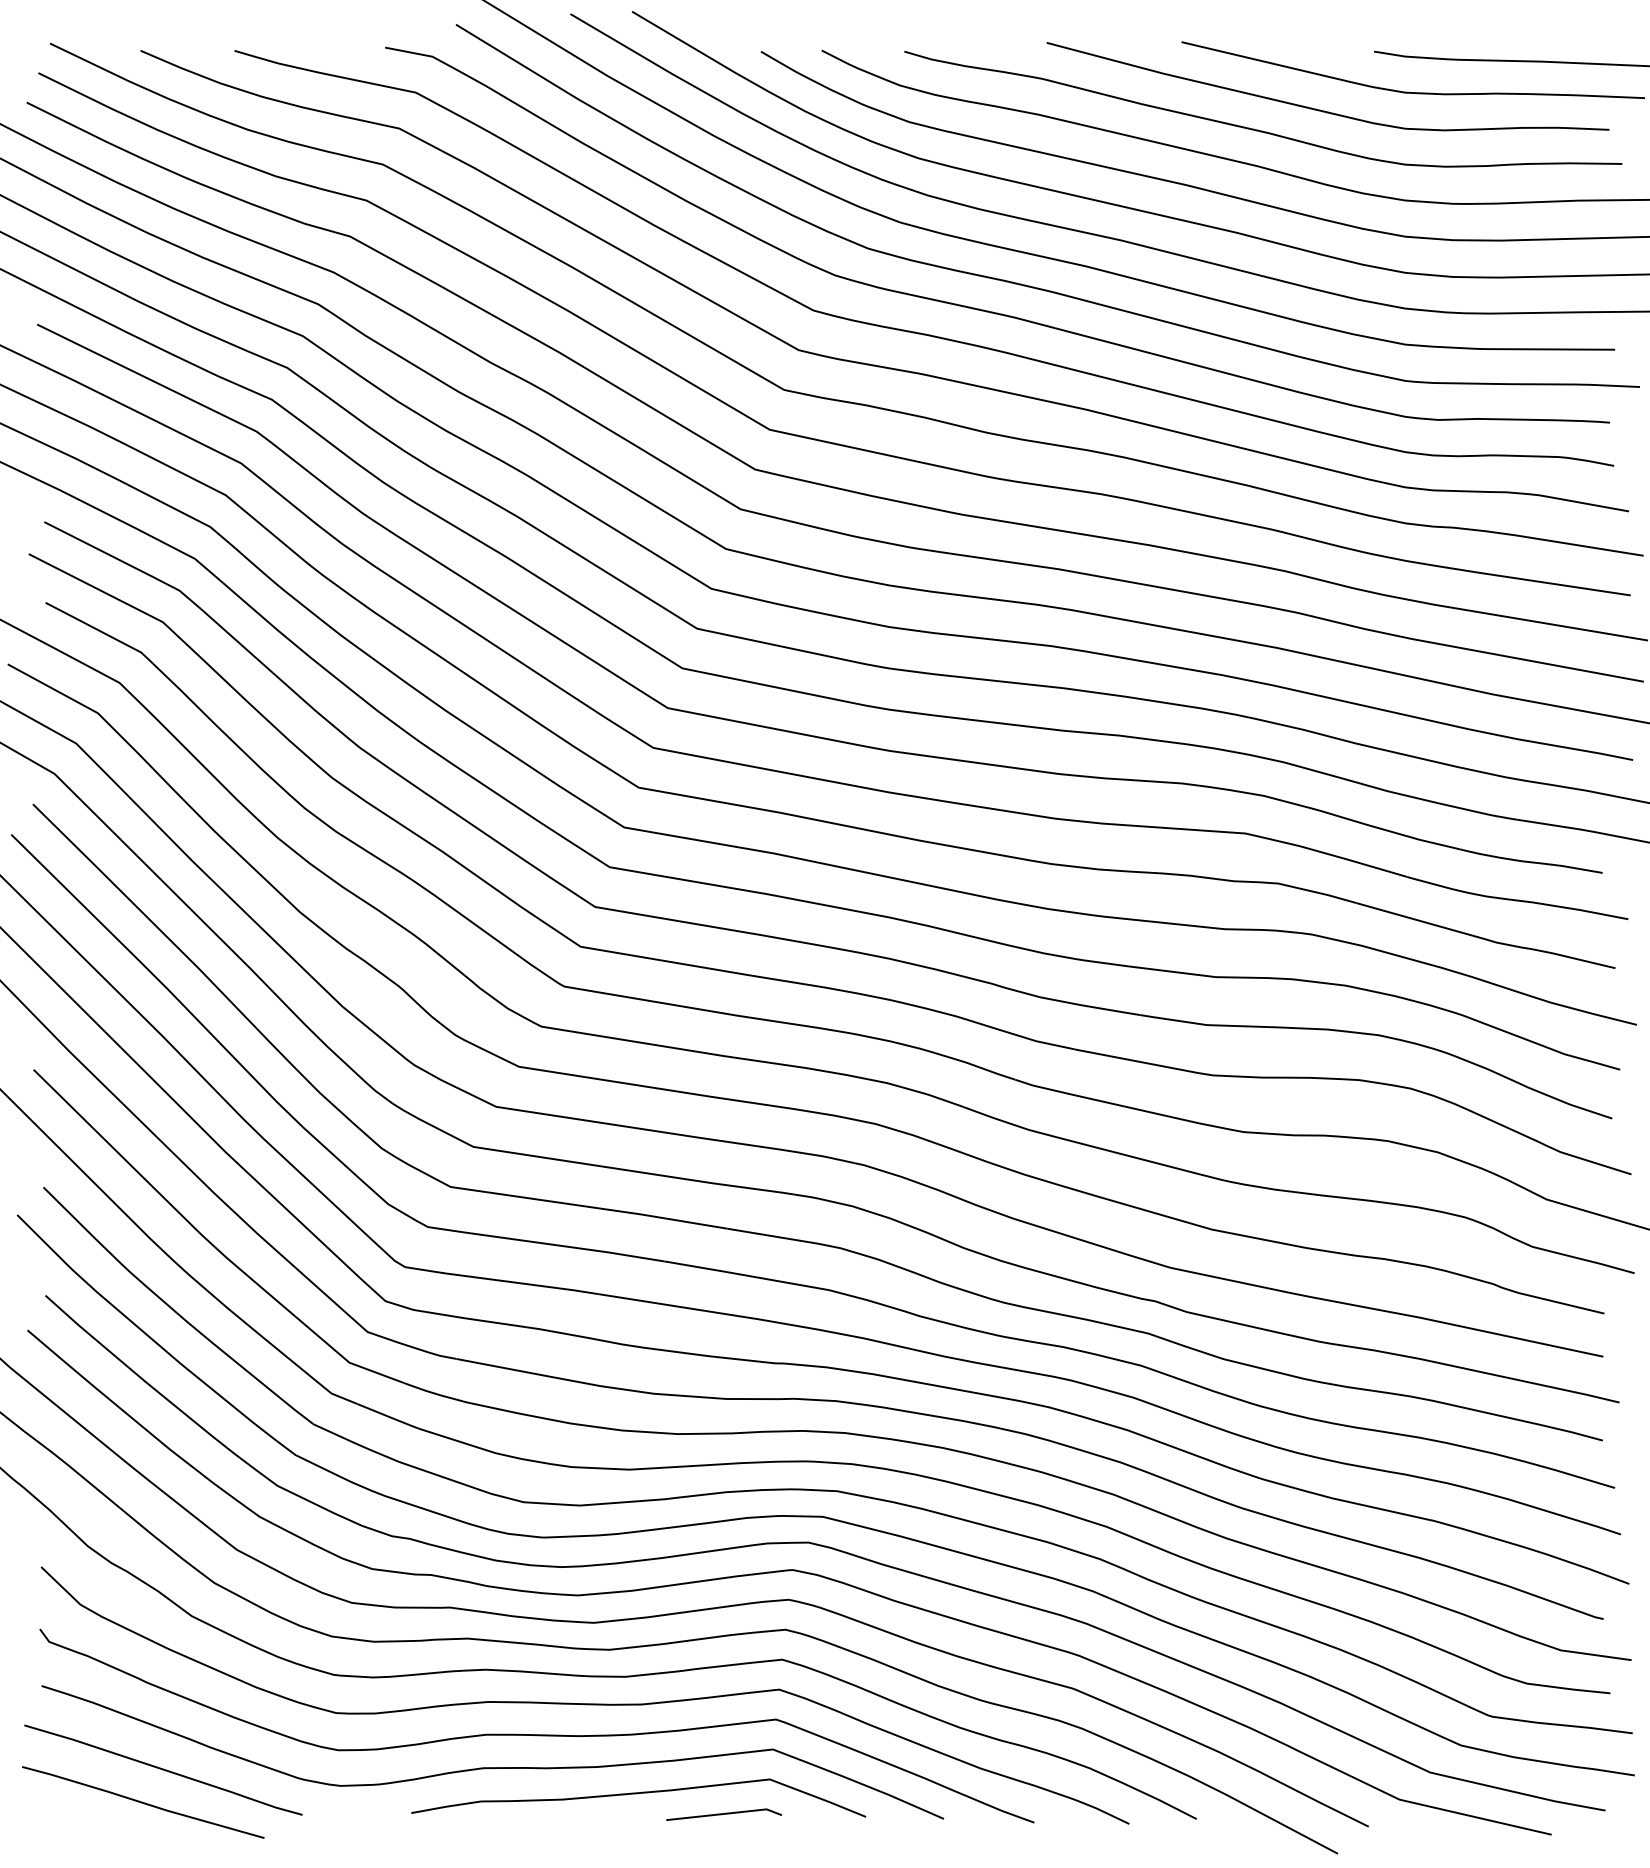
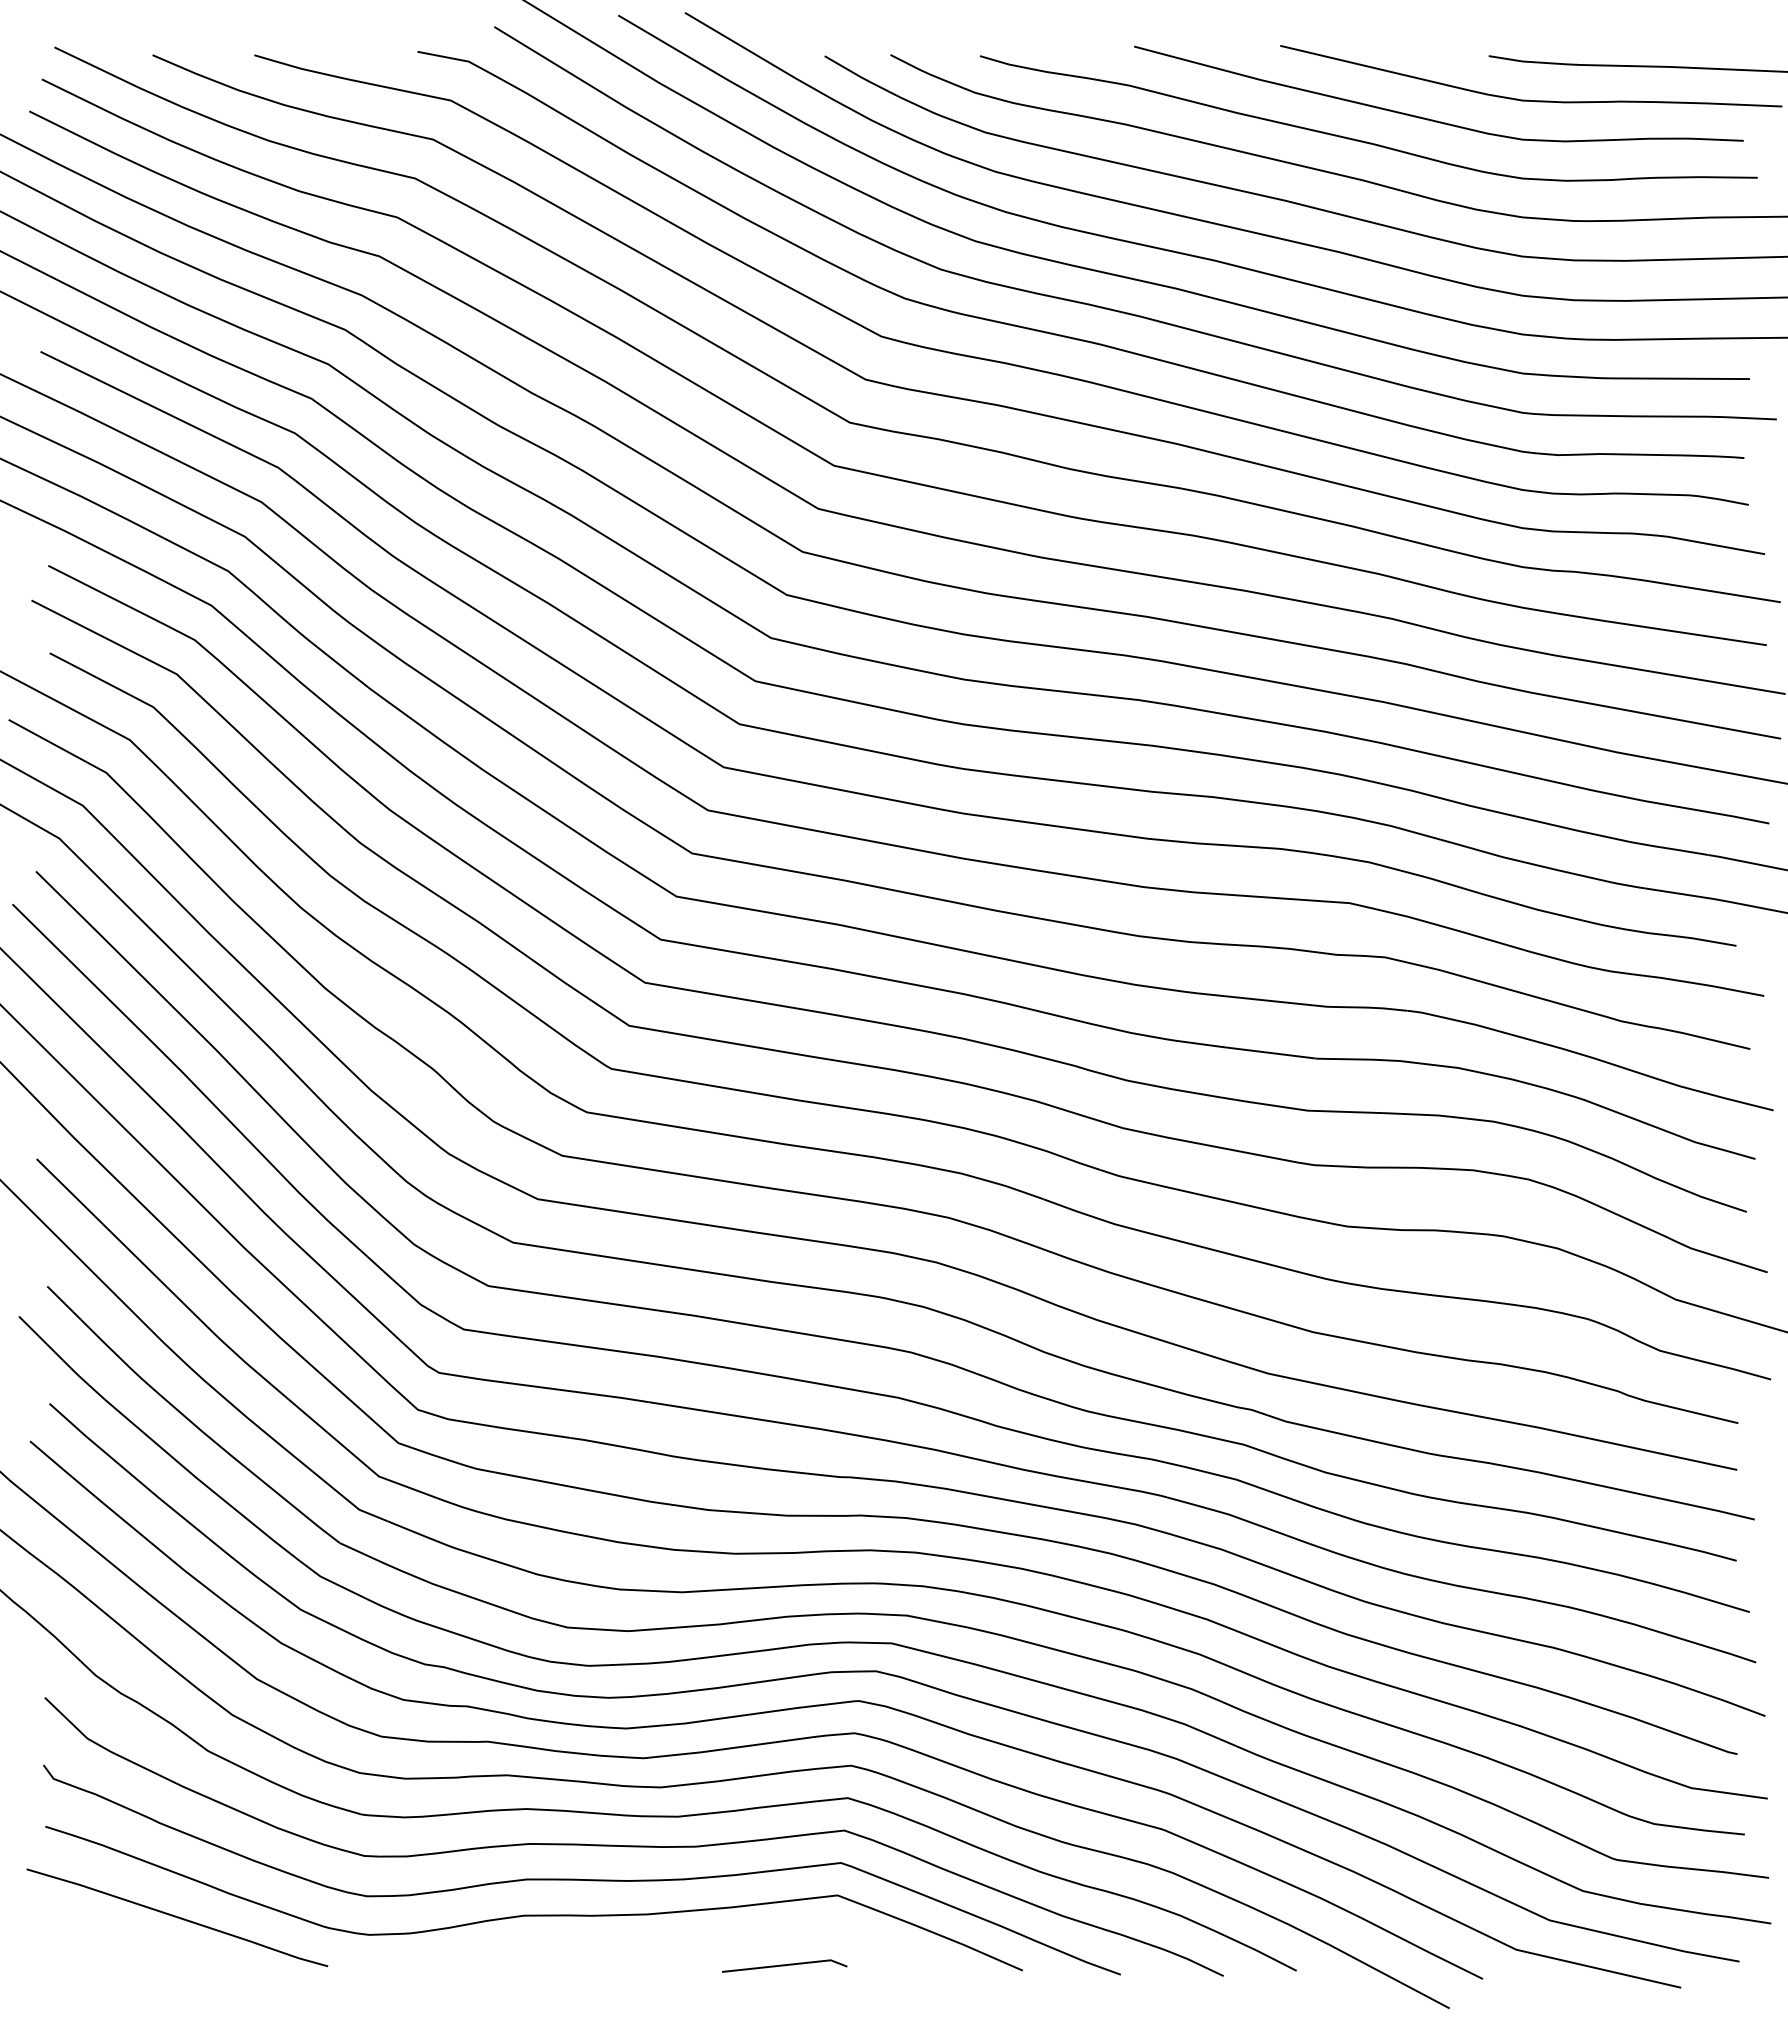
curve: (638, 1793) -> (691, 1943), removed
line: (143, 1802) -> (155, 1952), removed

